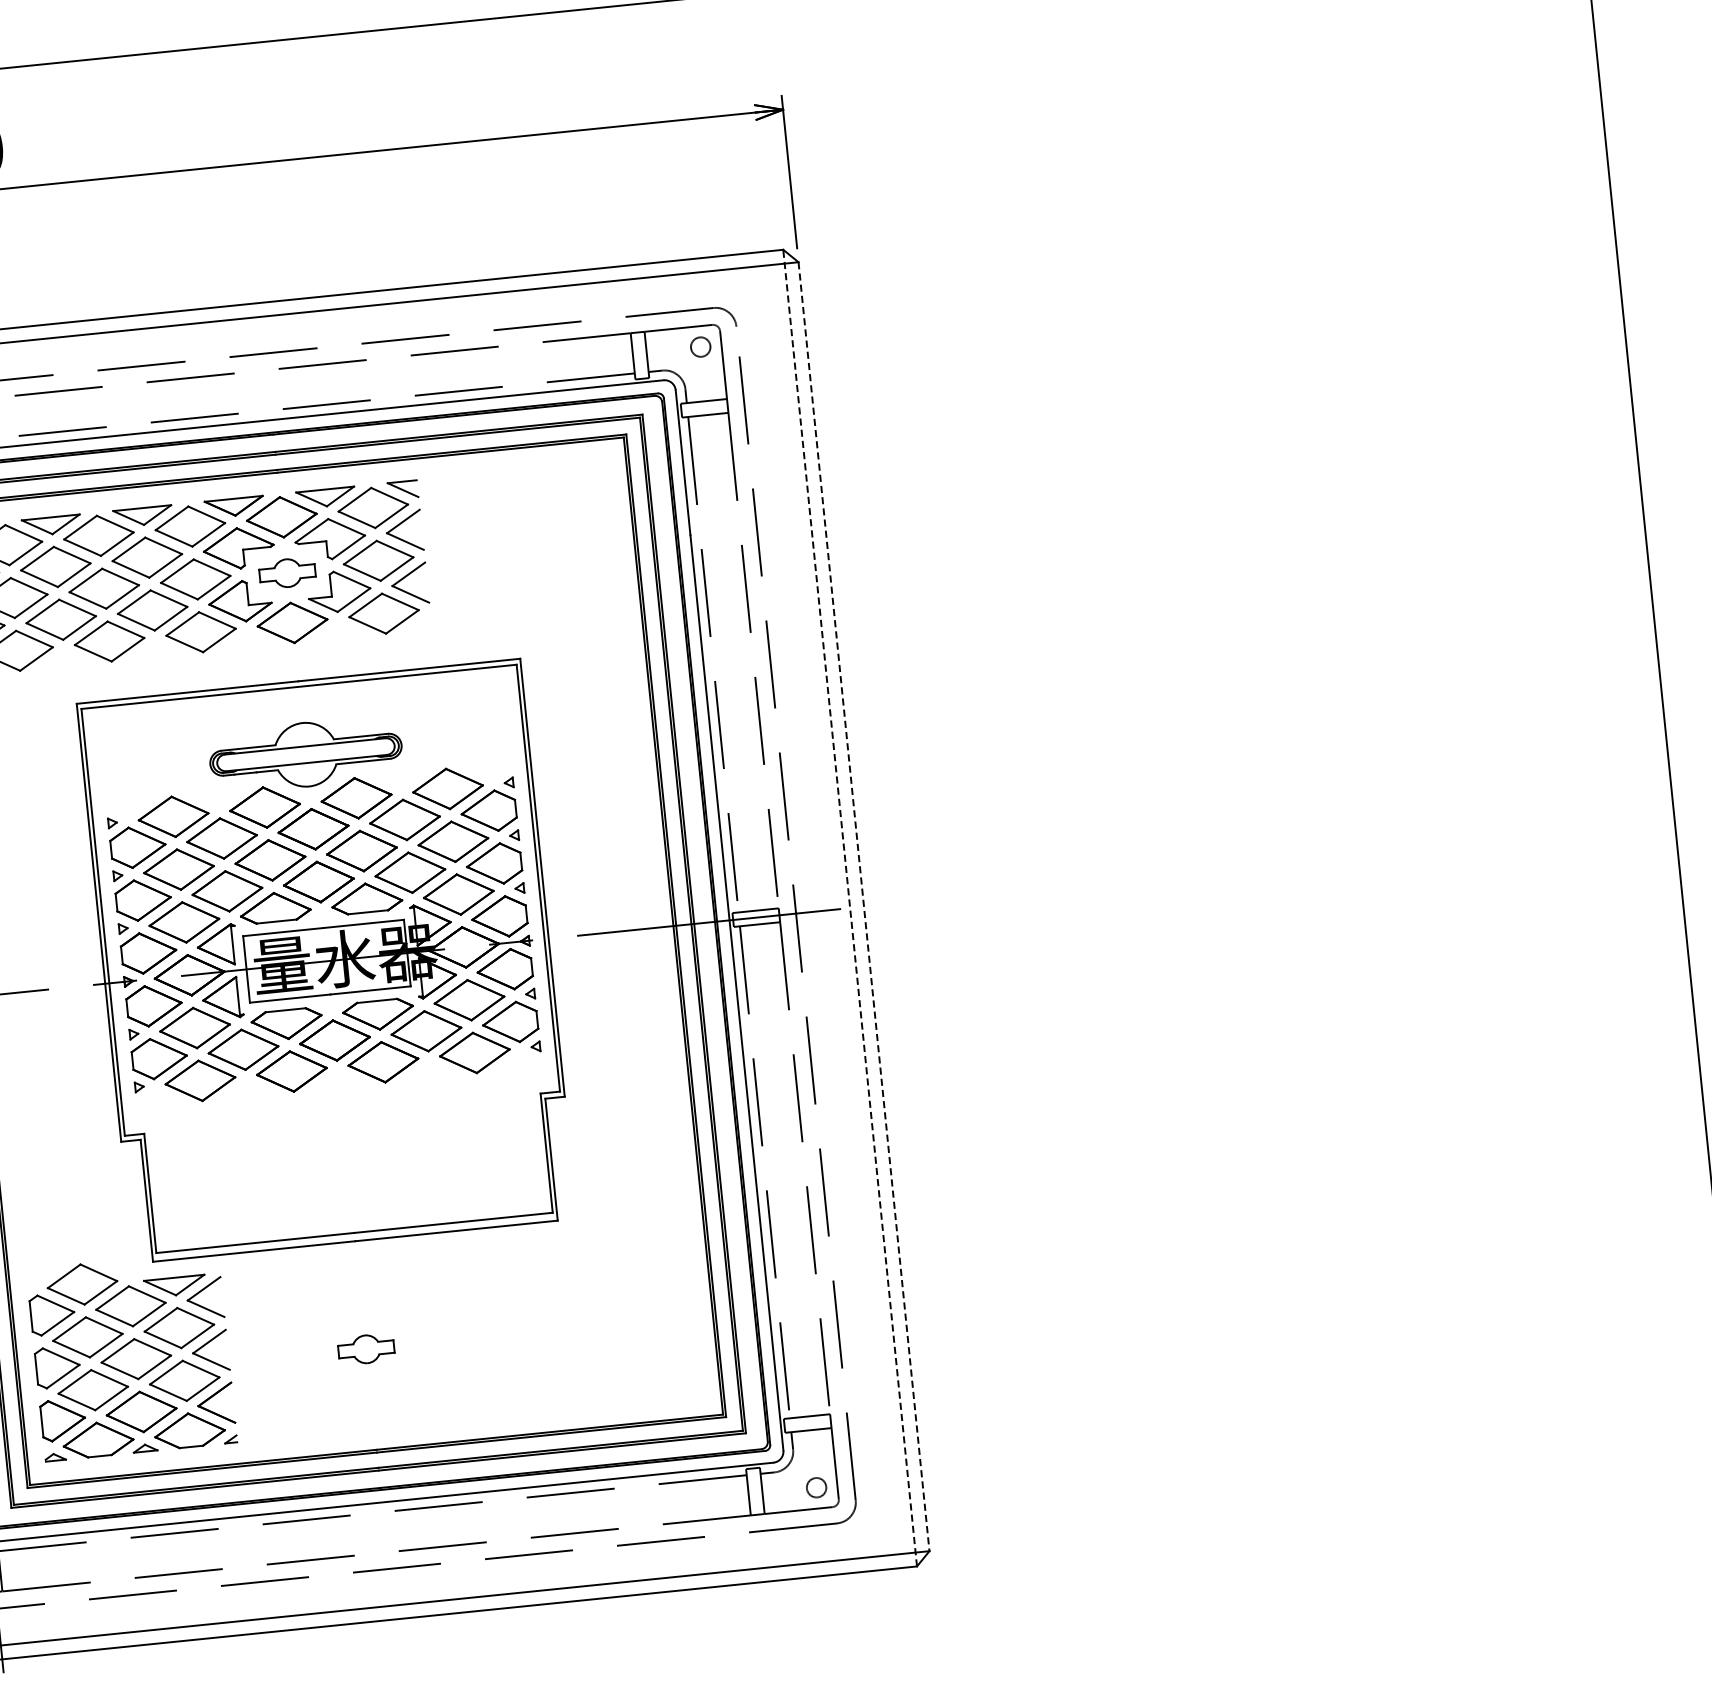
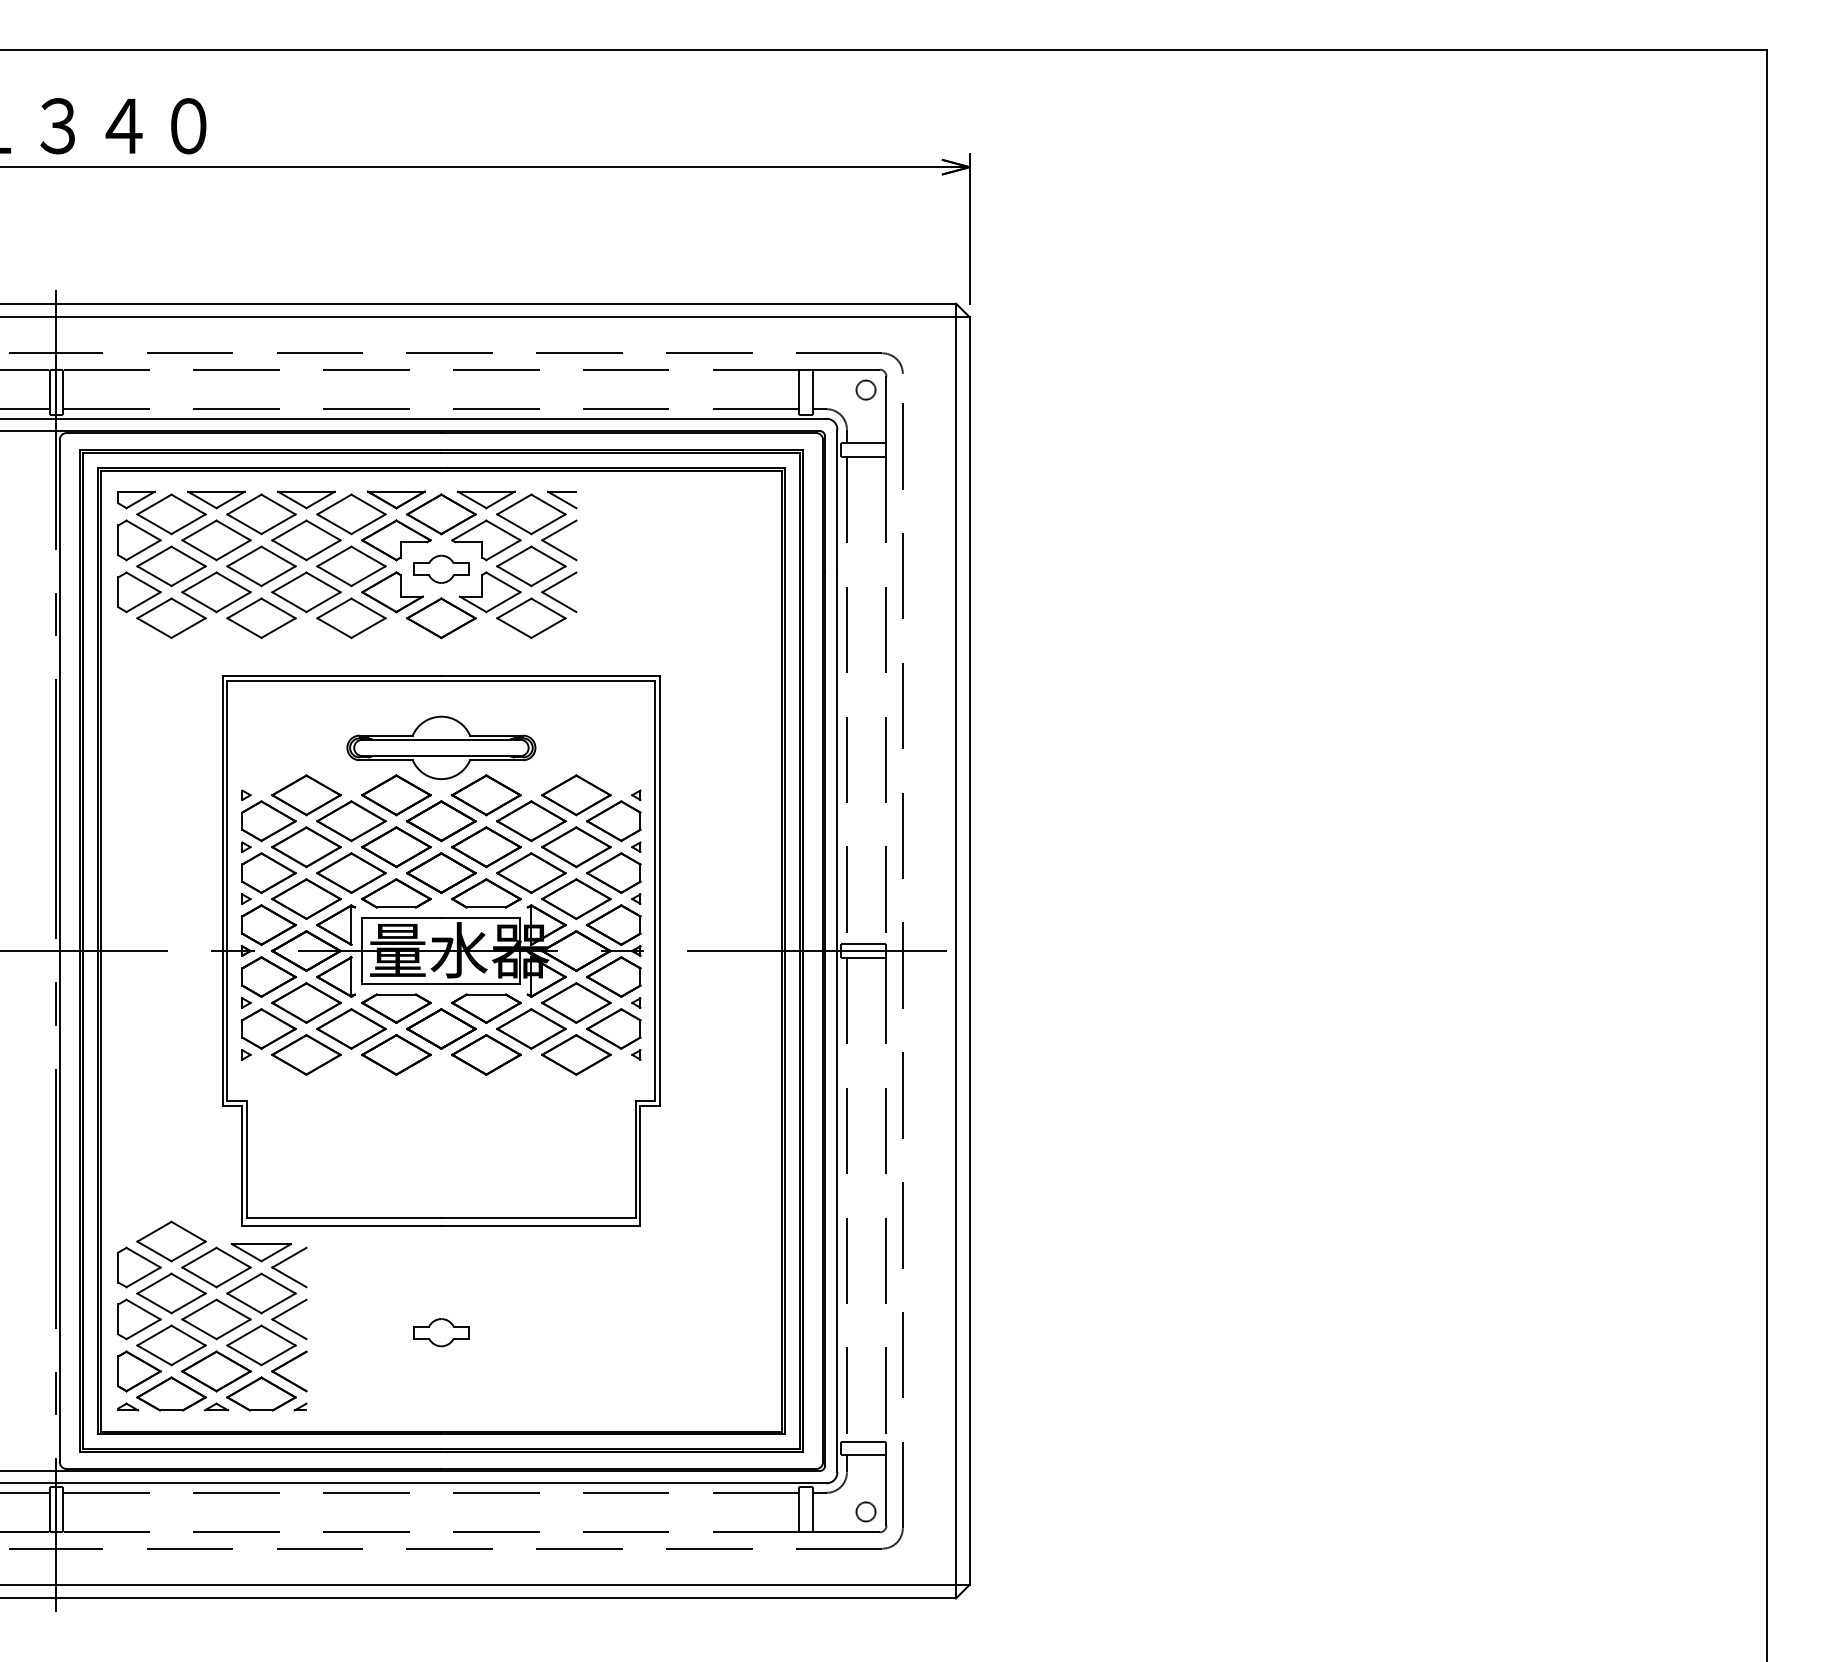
line: (850, 907) -> (956, 950), dashed -> solid
line: (863, 907) -> (969, 951), dashed -> solid

